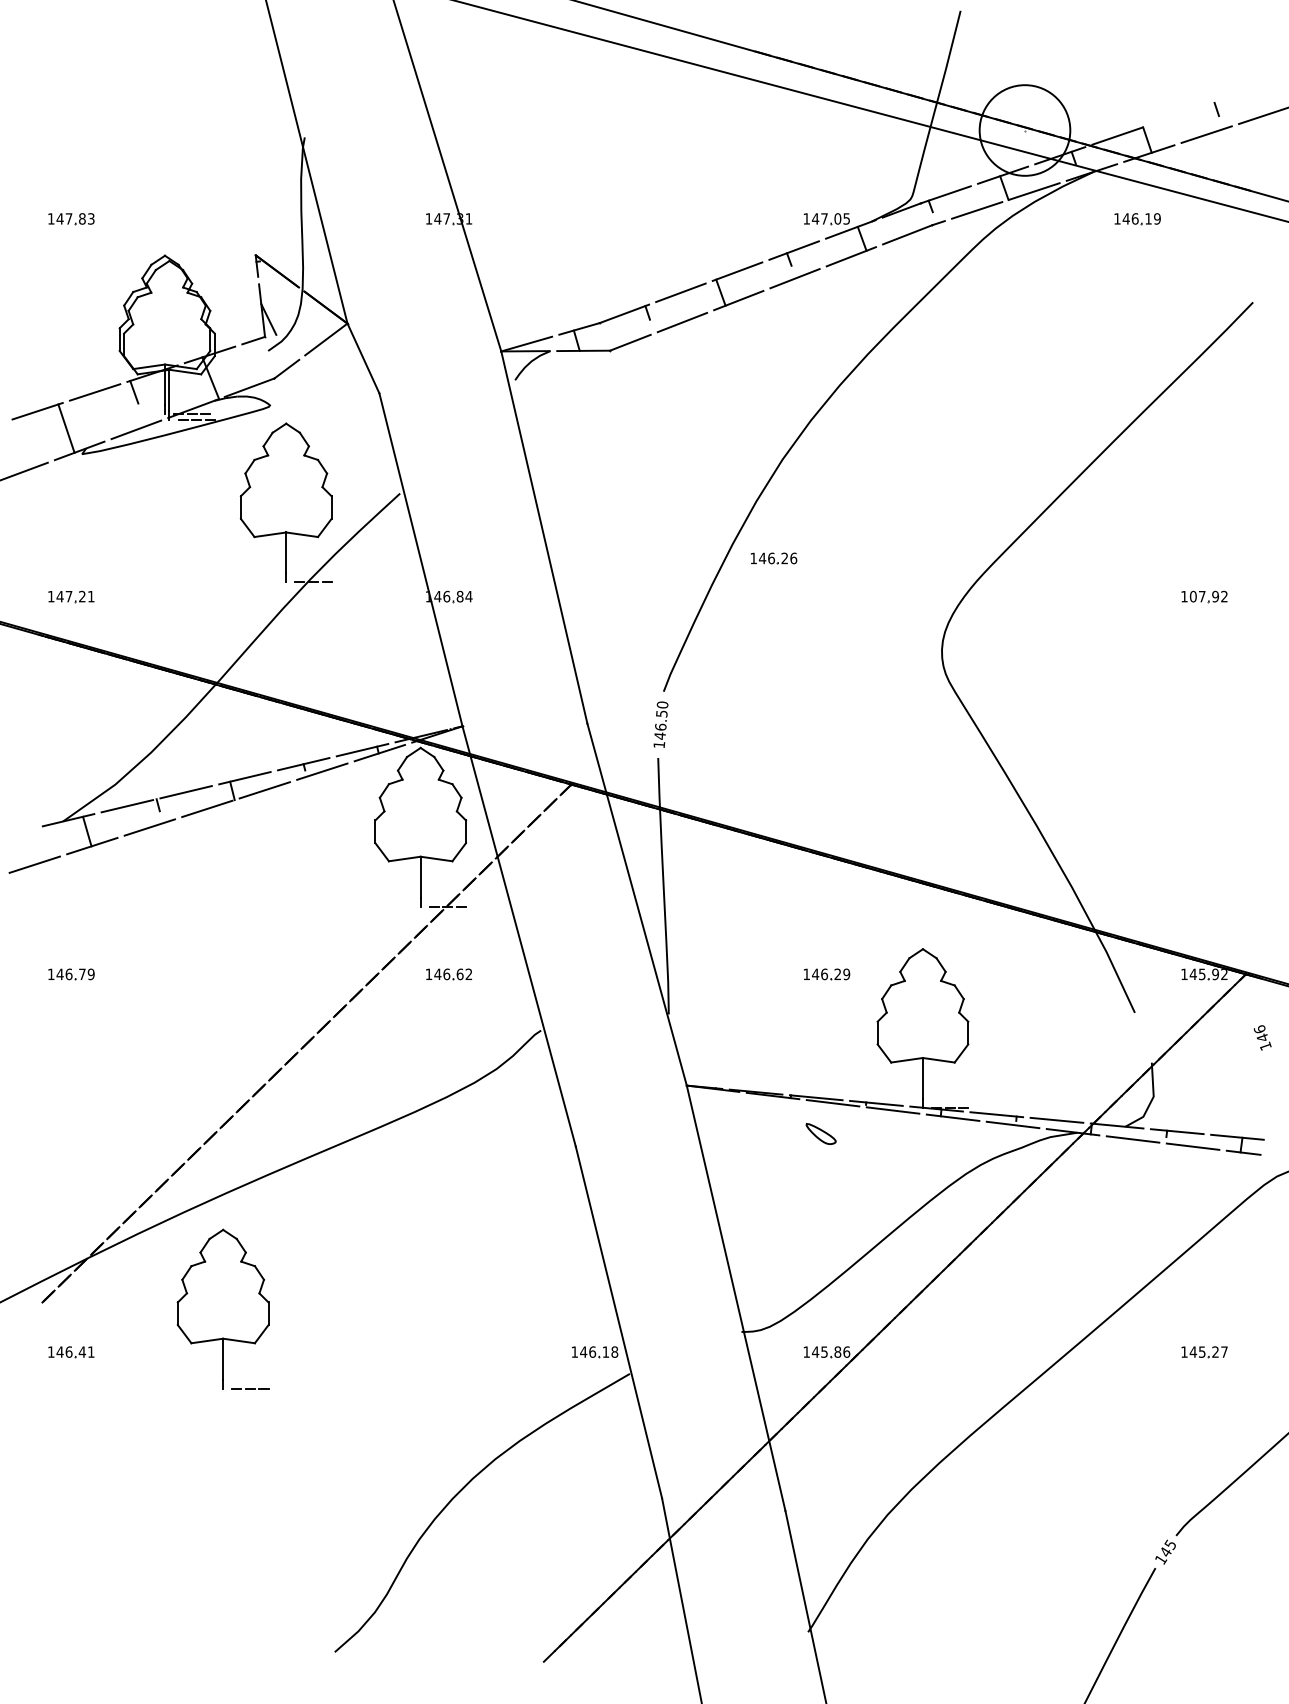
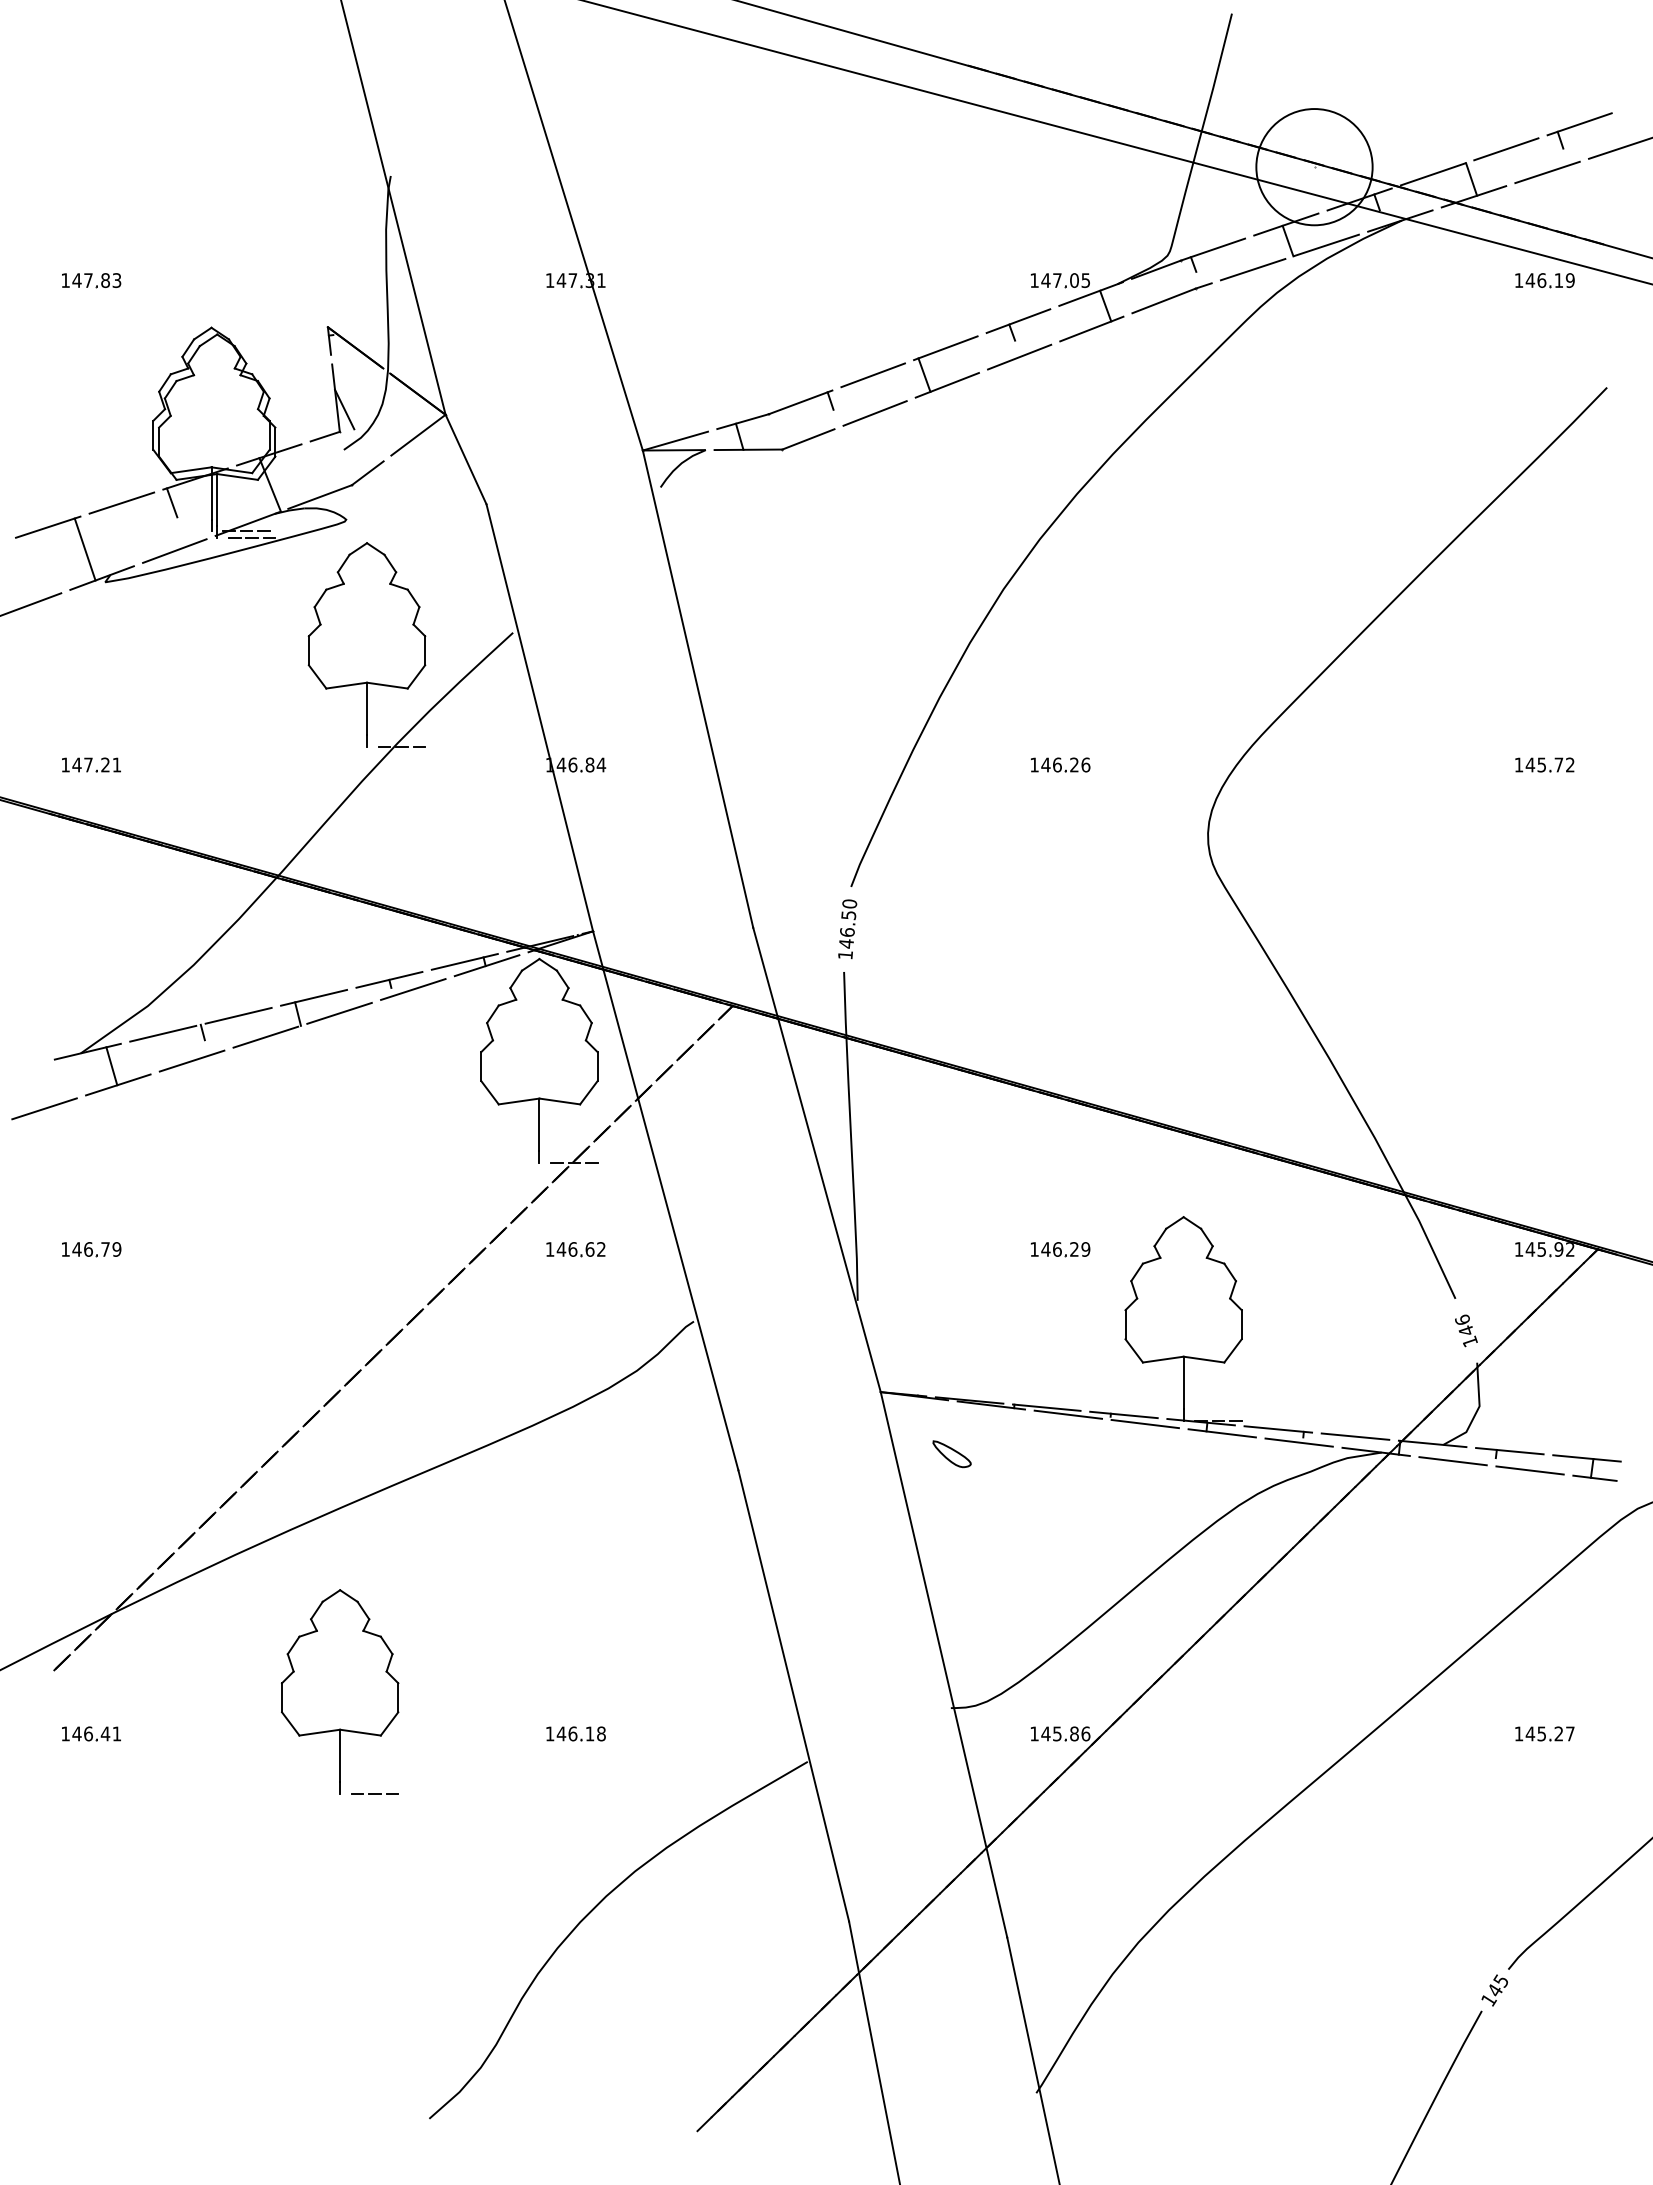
line: (1231, 97) -> (1579, 124), added
line: (1174, 116) -> (1506, 149), added
part: (1137, 218) -> (1544, 280), moved
part: (773, 558) -> (1060, 764), moved
text: (1204, 596) -> (1544, 764), 107.92 -> 145.72
text: (1262, 1037) -> (1466, 1330), moved
part: (820, 1134) -> (951, 1454), moved
part: (223, 1308) -> (340, 1691), moved
part: (594, 1351) -> (575, 1733), moved

